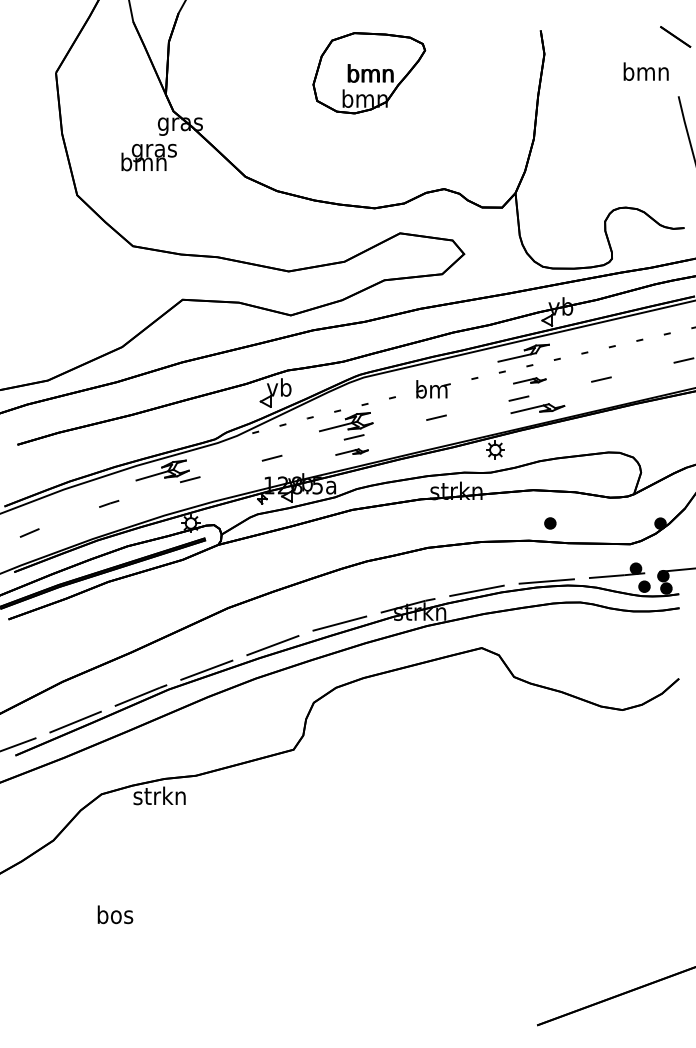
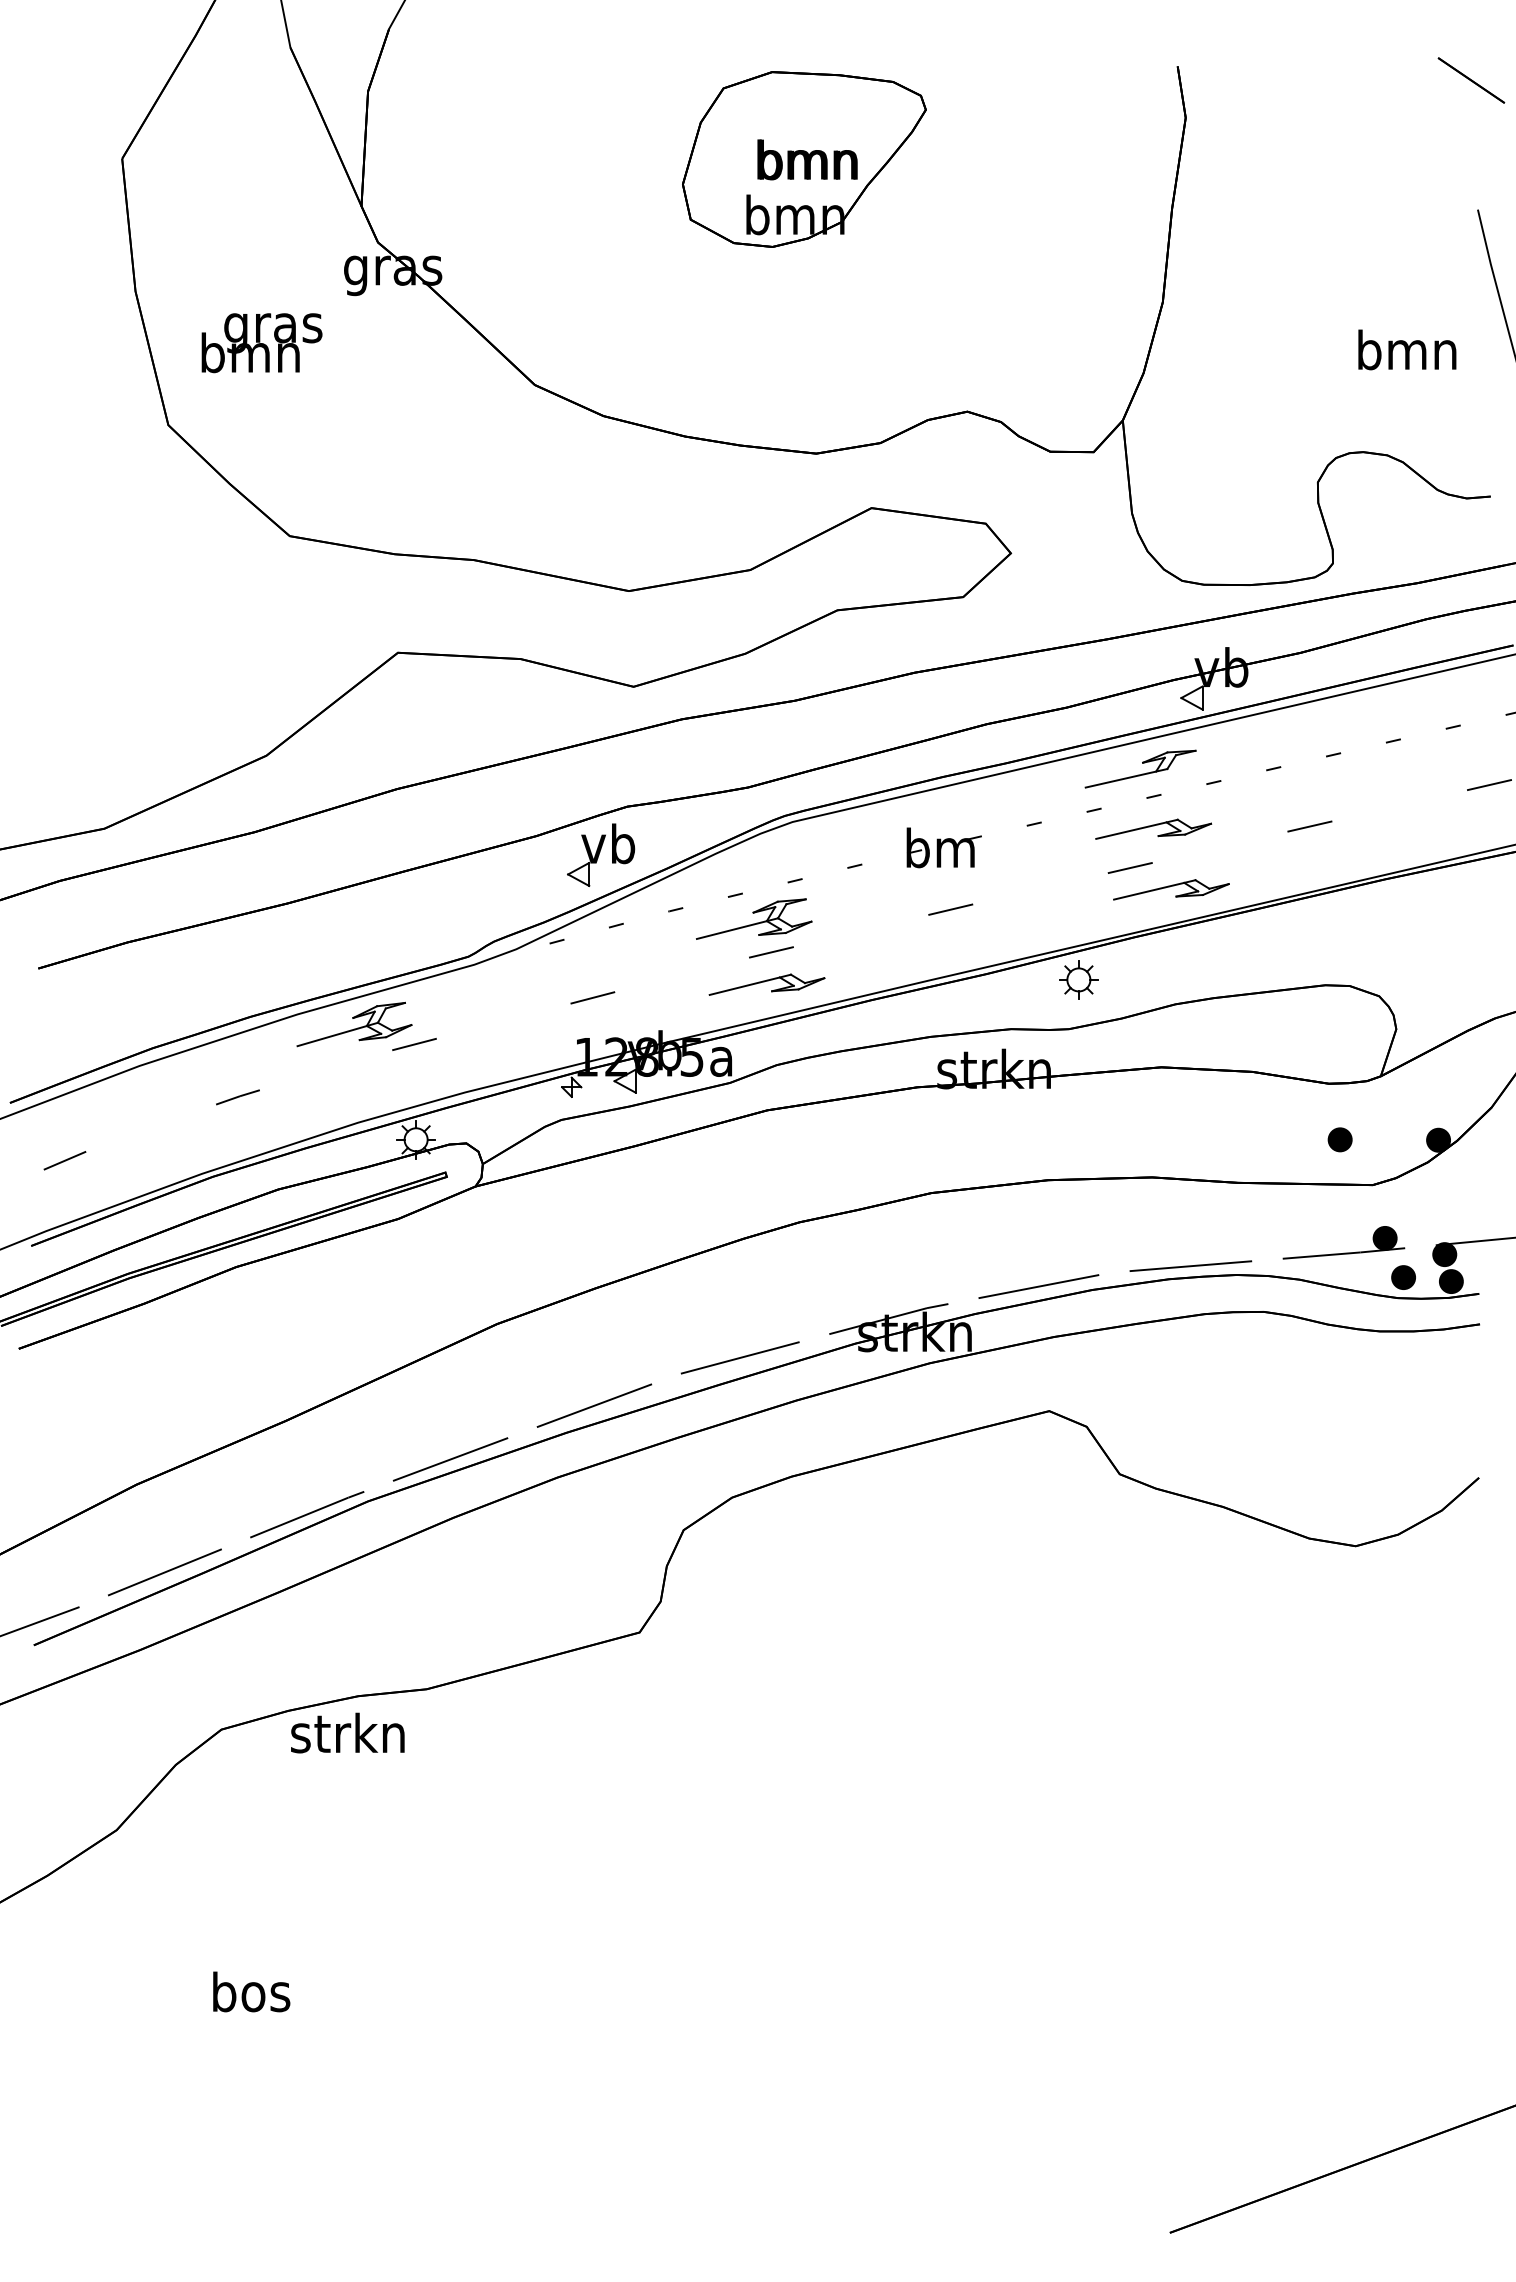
text: (645, 71) -> (1405, 349), moved
text: (148, 157) -> (260, 342), moved
part: (529, 380) -> (1153, 828), size x1.67
part: (351, 451) -> (765, 983), size x1.67
part: (550, 523) -> (1340, 1139), moved

